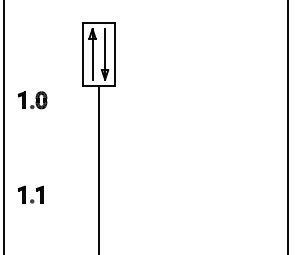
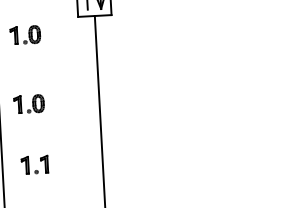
part: (32, 165) -> (28, 104), added
part: (30, 194) -> (34, 164), moved

